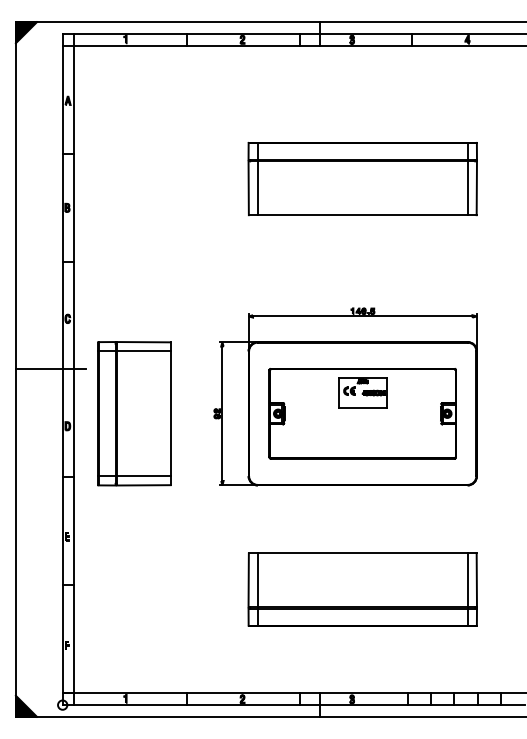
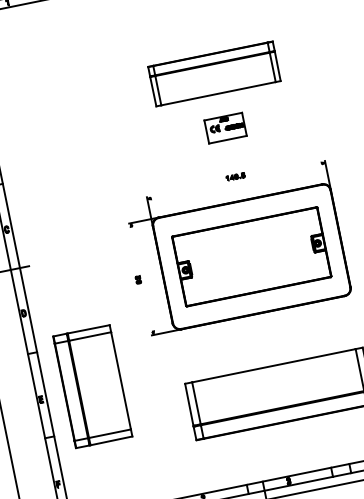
part: (362, 179) -> (214, 74), size x0.7
line: (362, 316) -> (236, 181), removed
part: (362, 392) -> (225, 128), moved
part: (134, 413) -> (92, 386), moved
line: (222, 413) -> (142, 278), removed

